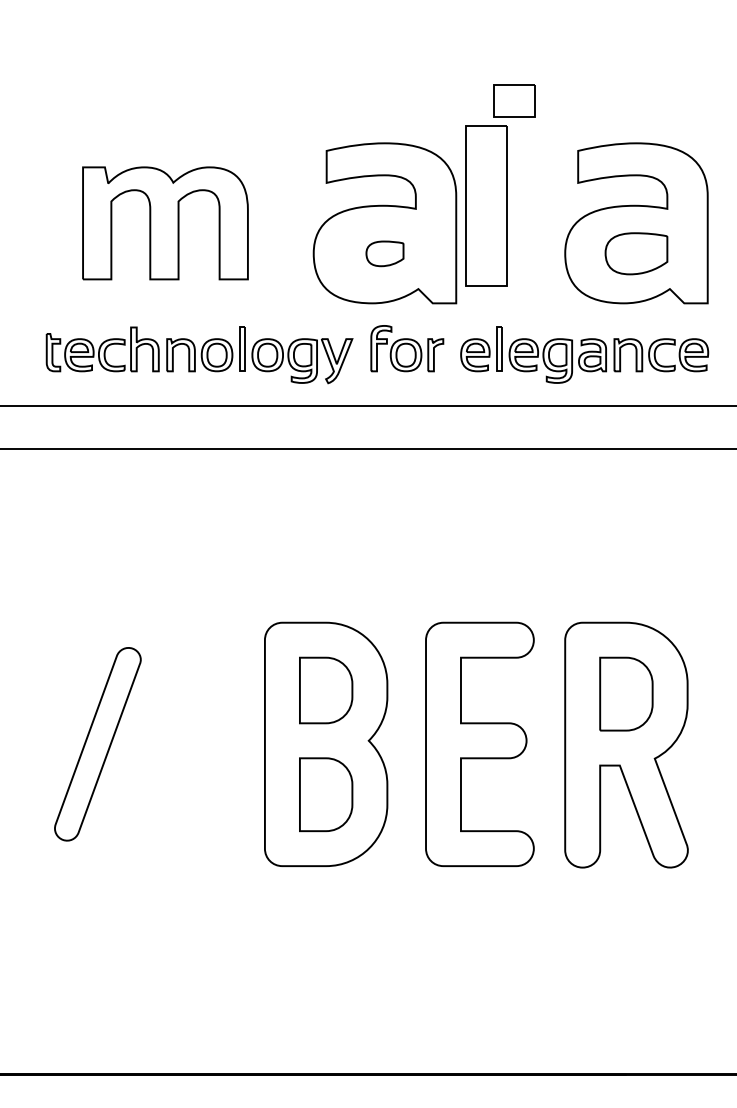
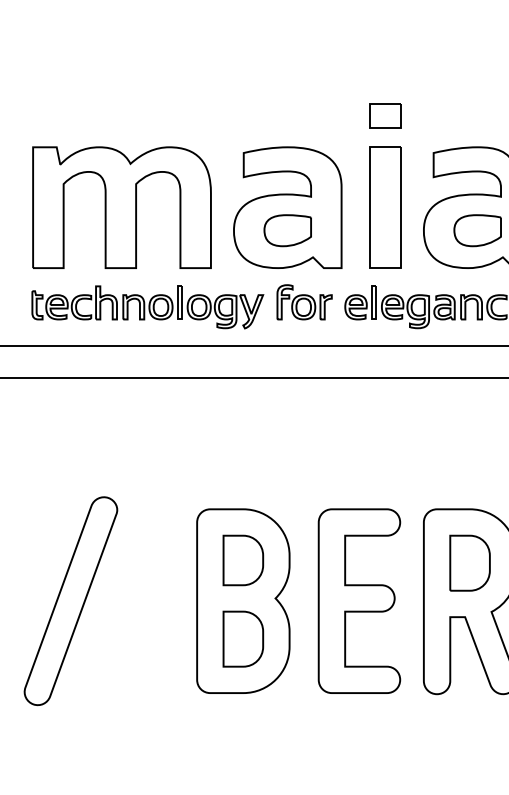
part: (486, 205) -> (385, 207), moved
part: (165, 223) -> (122, 207), size x1.43
part: (384, 253) -> (287, 230), size x1.67
part: (97, 743) -> (70, 600), size x1.43

